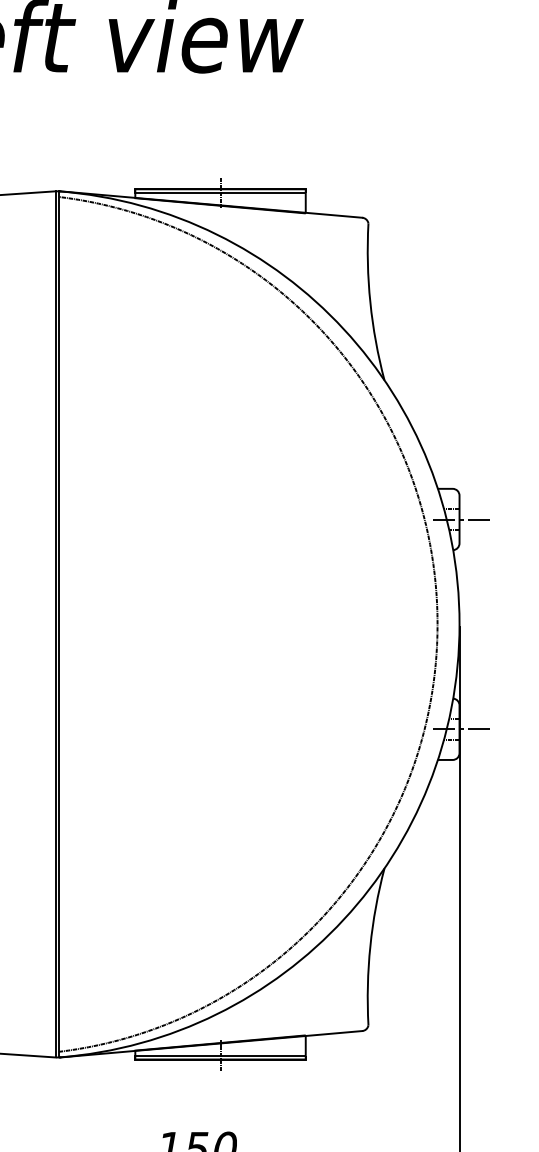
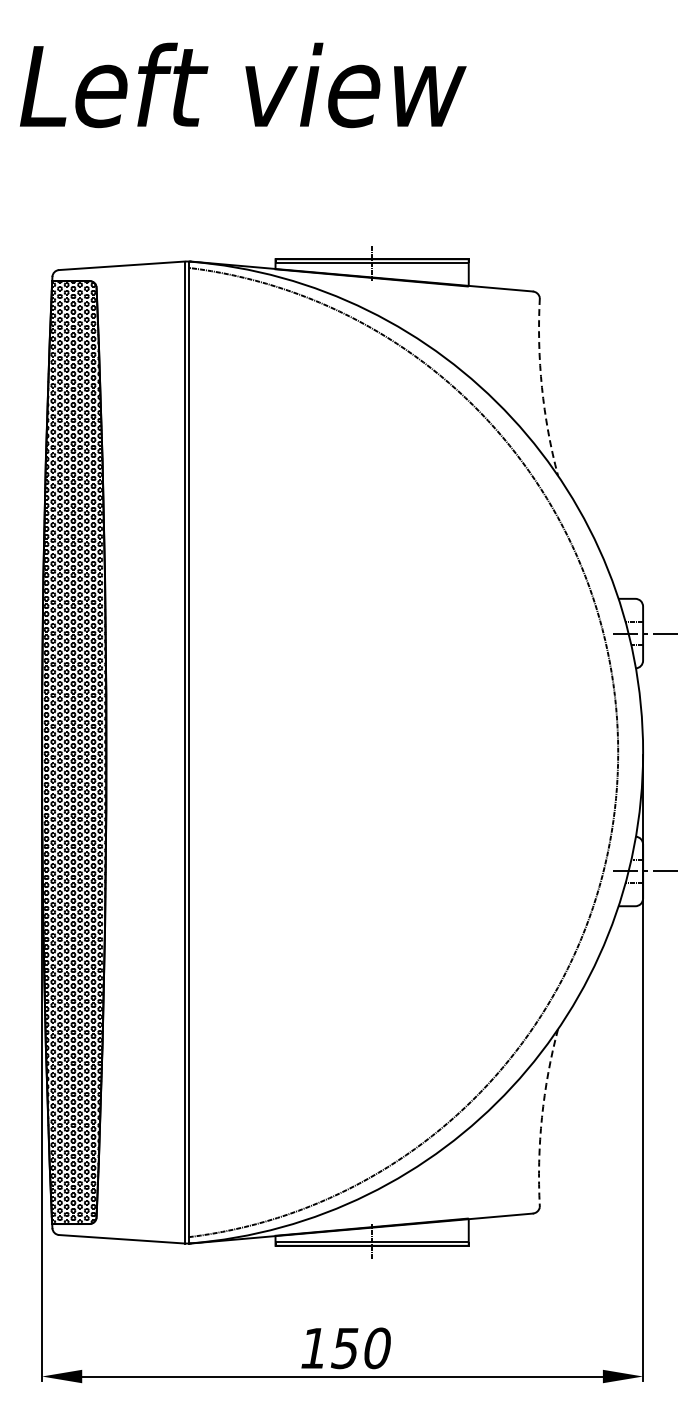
arc: (370, 302) -> (542, 387), solid -> dashed
arc: (370, 946) -> (542, 1117), solid -> dashed

